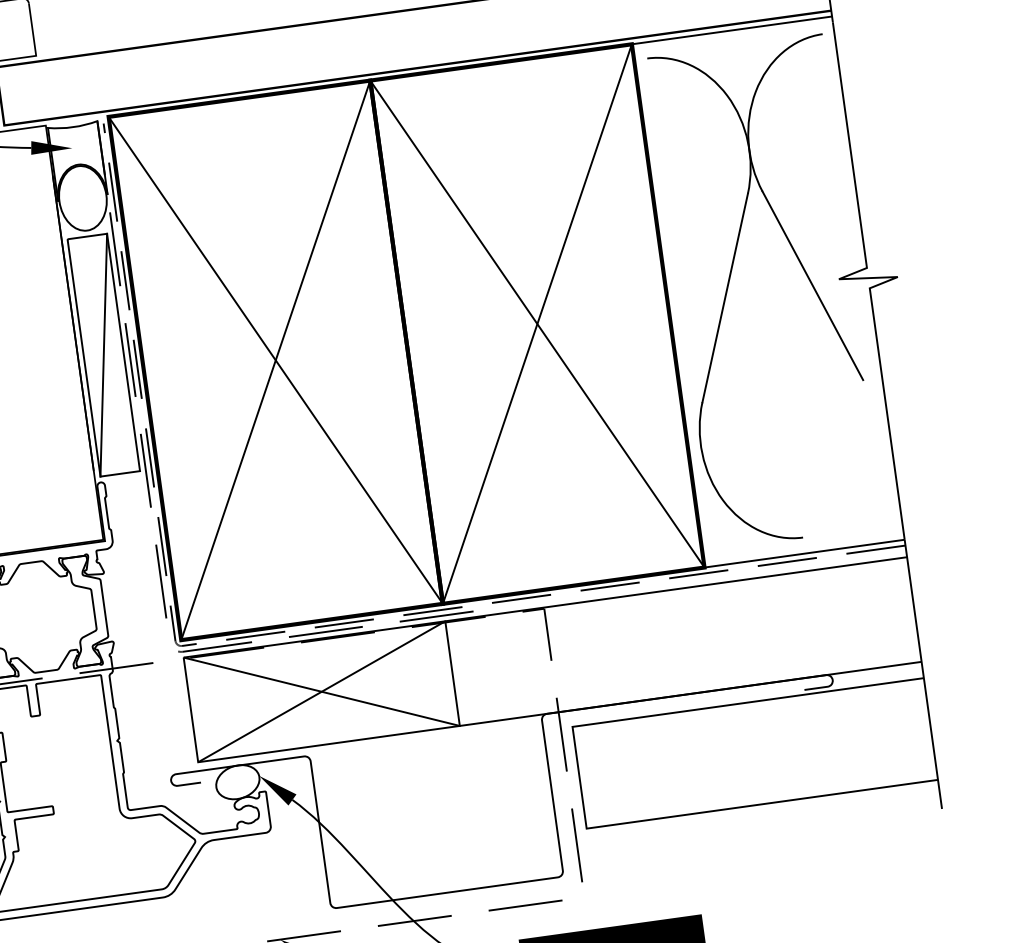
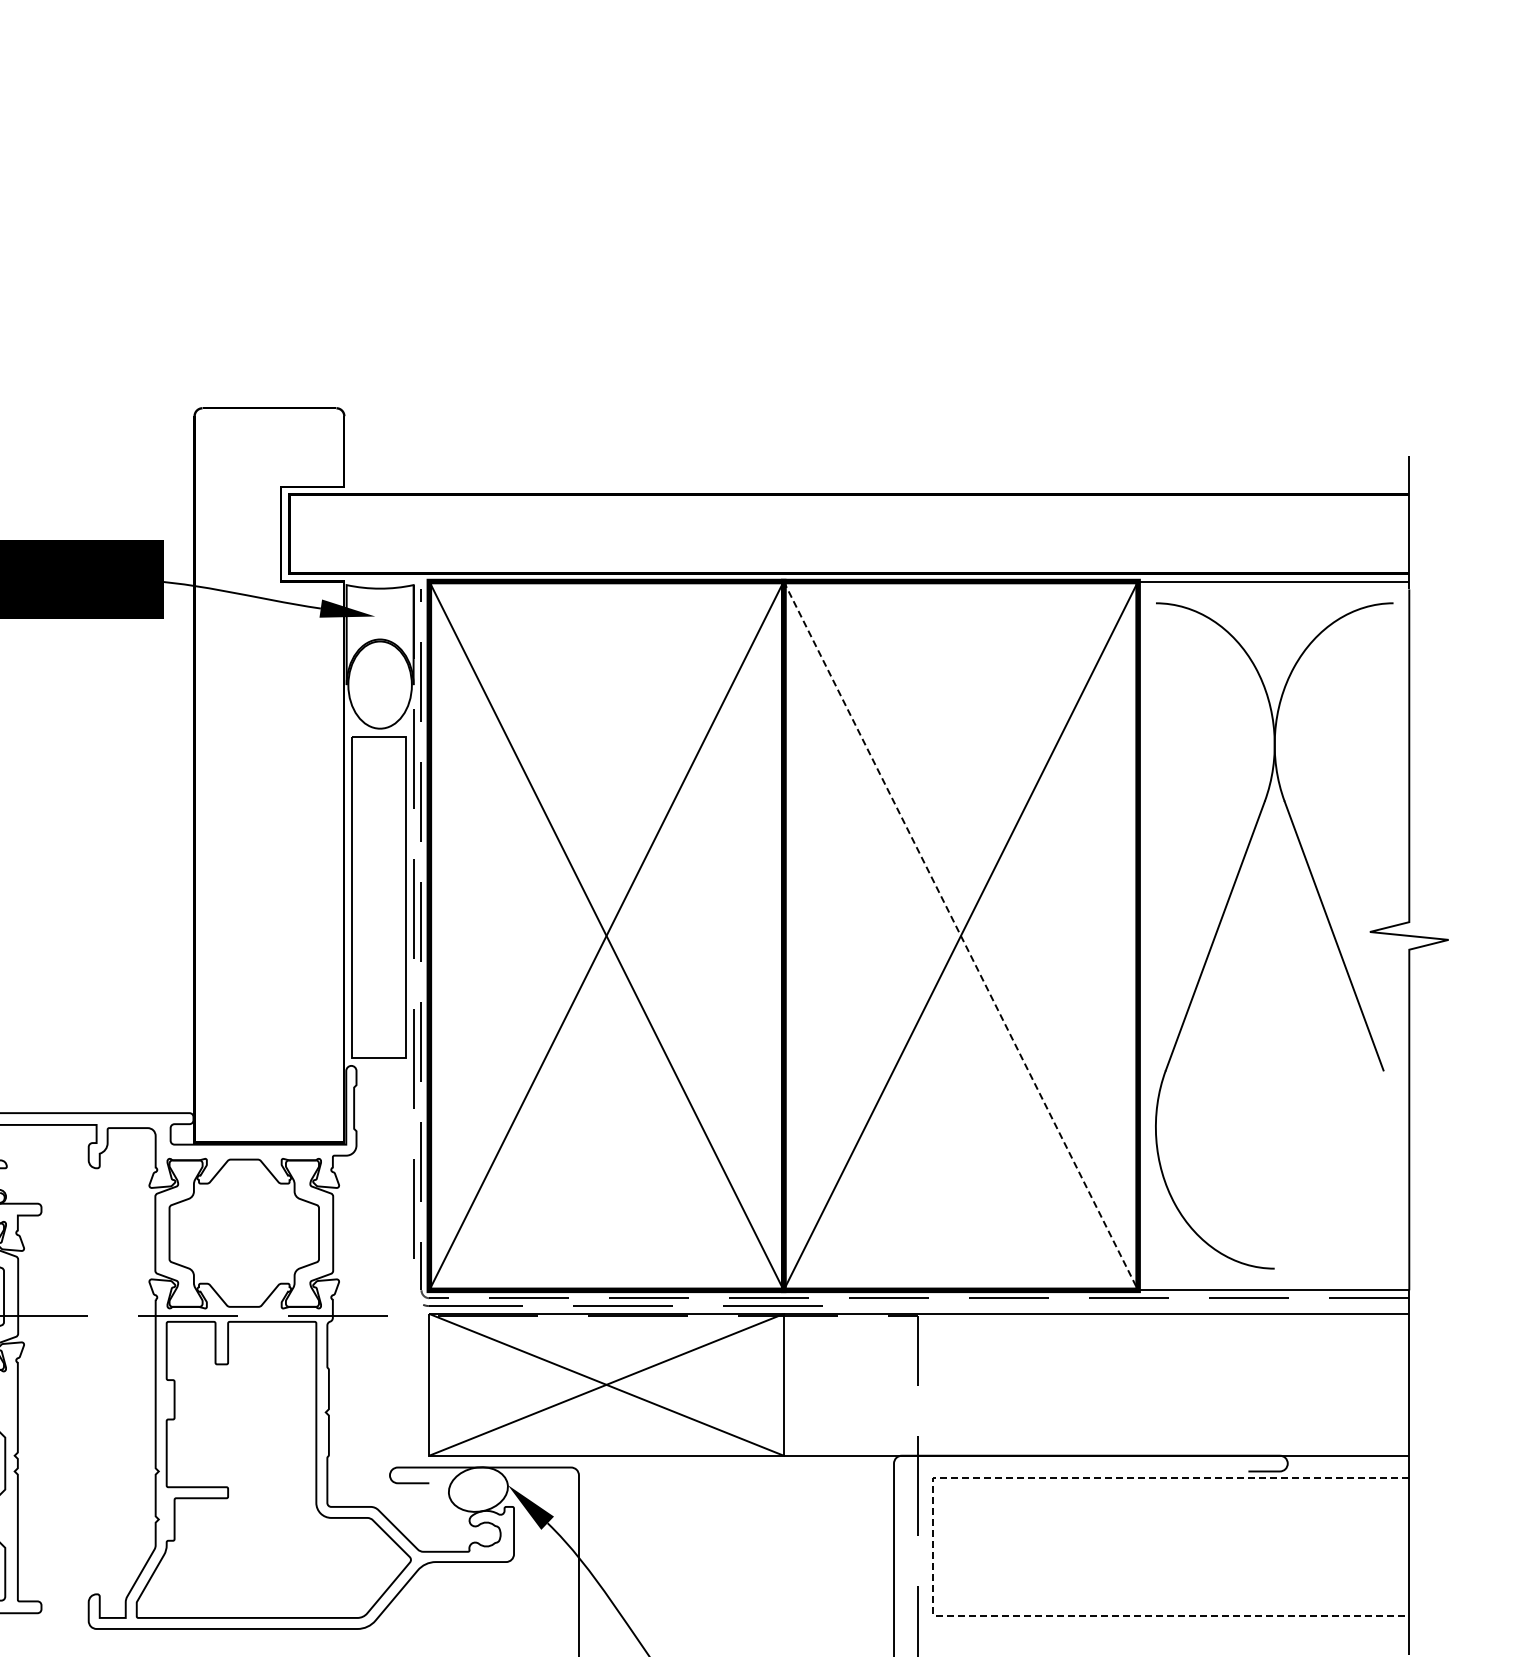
line: (537, 324) -> (961, 936), solid -> dashed
line: (103, 355) -> (378, 897), removed
line: (579, 777) -> (933, 1546), solid -> dashed

